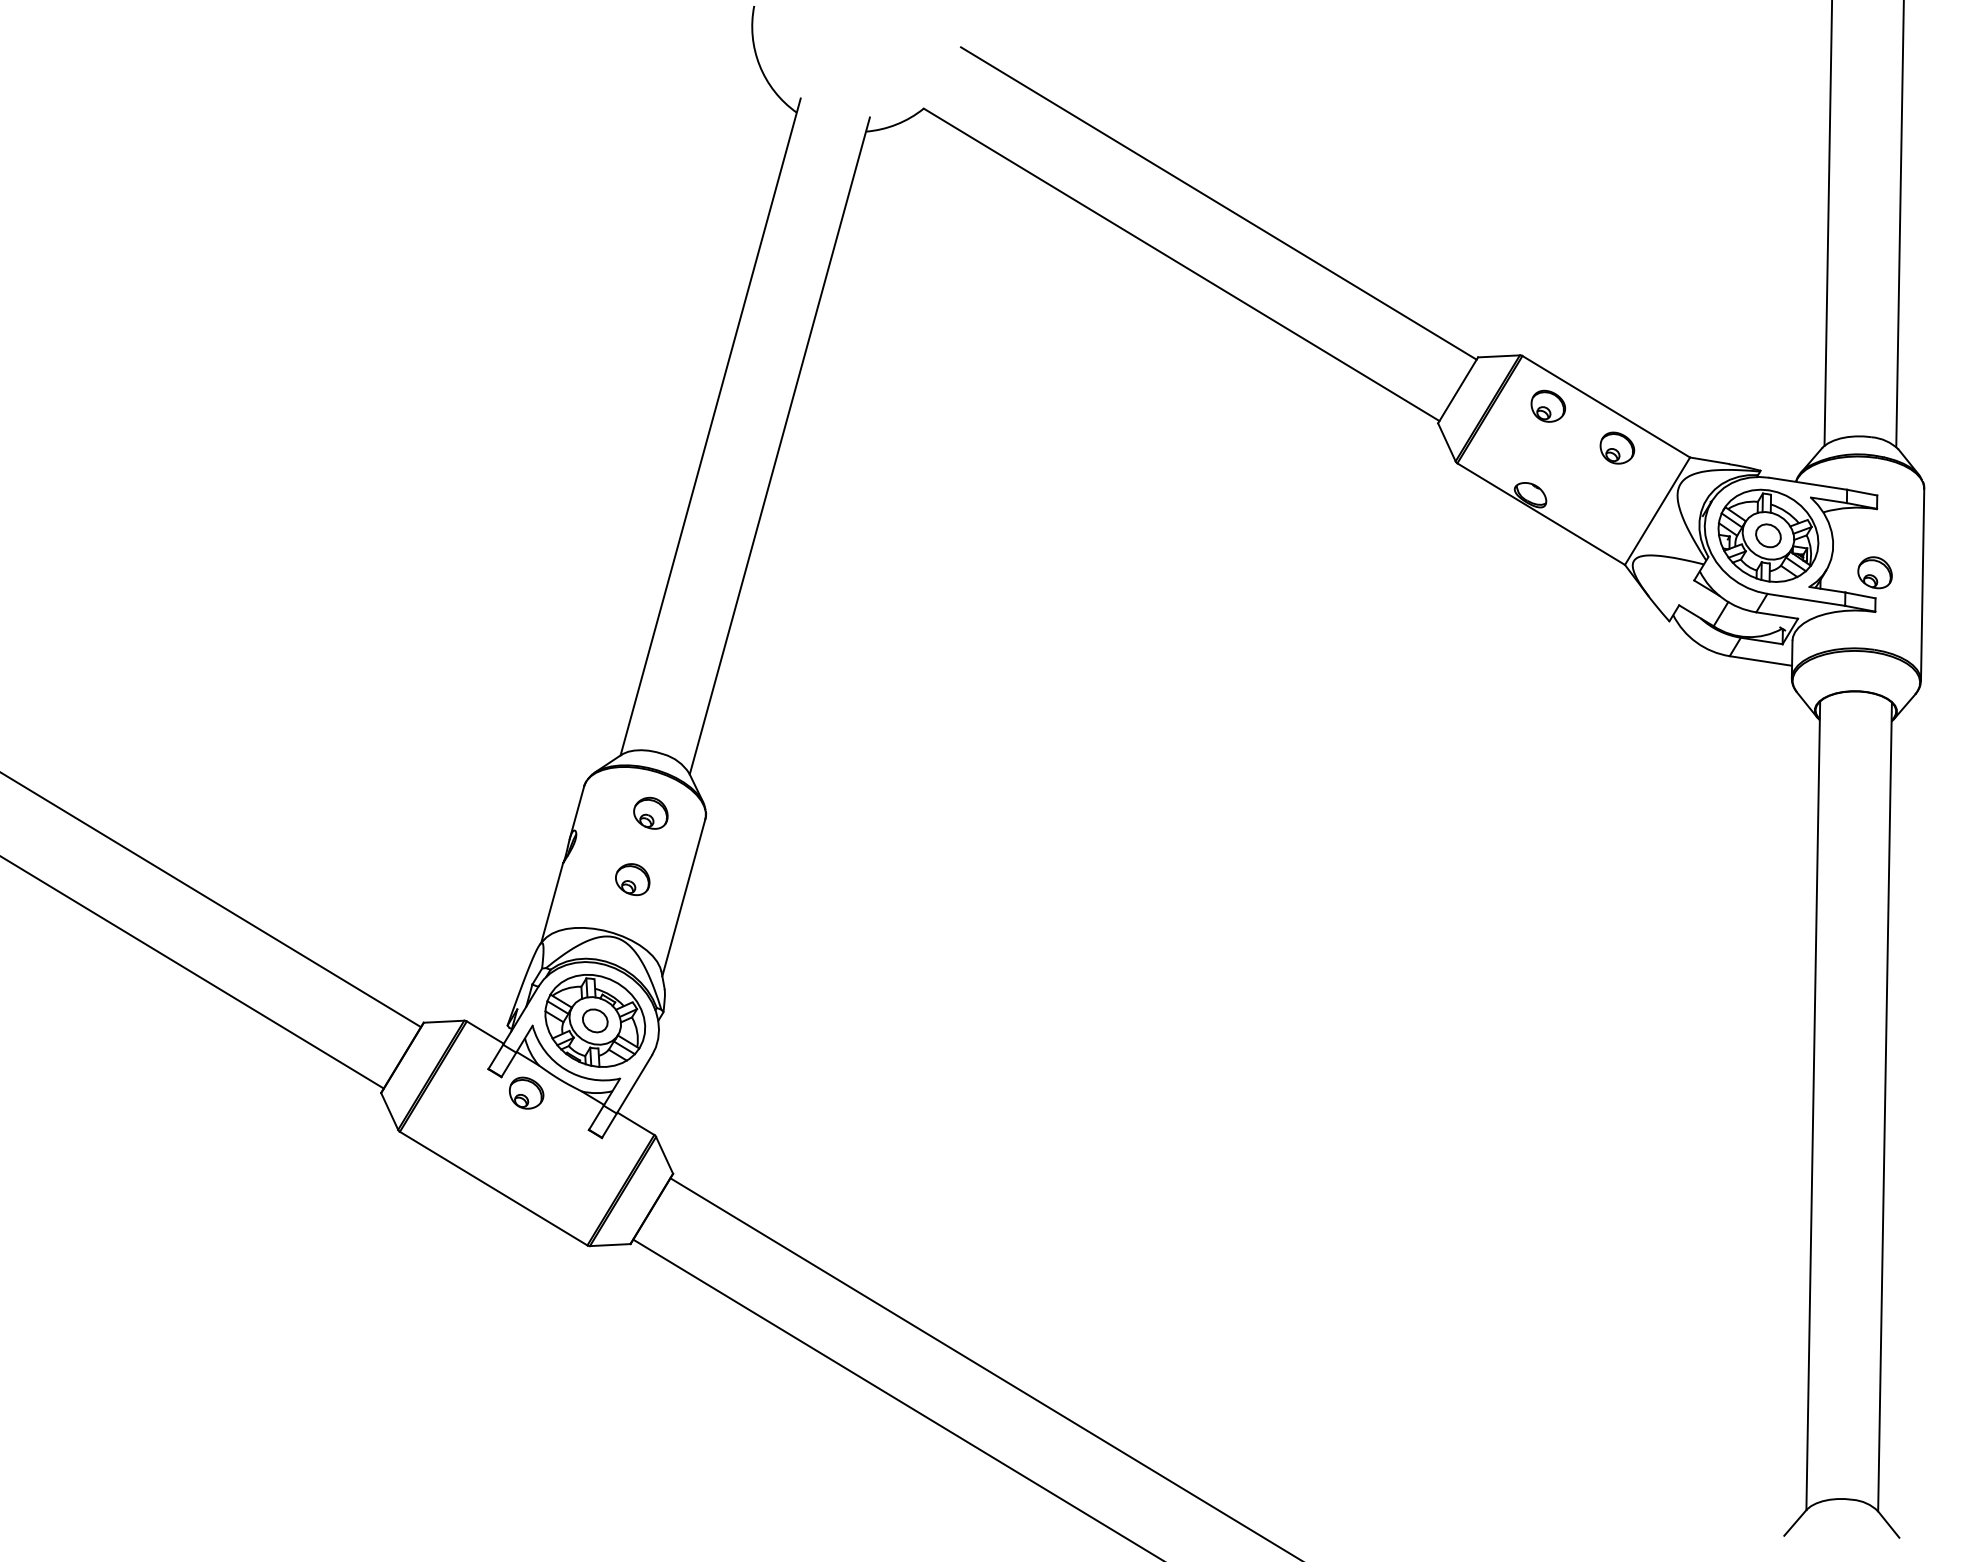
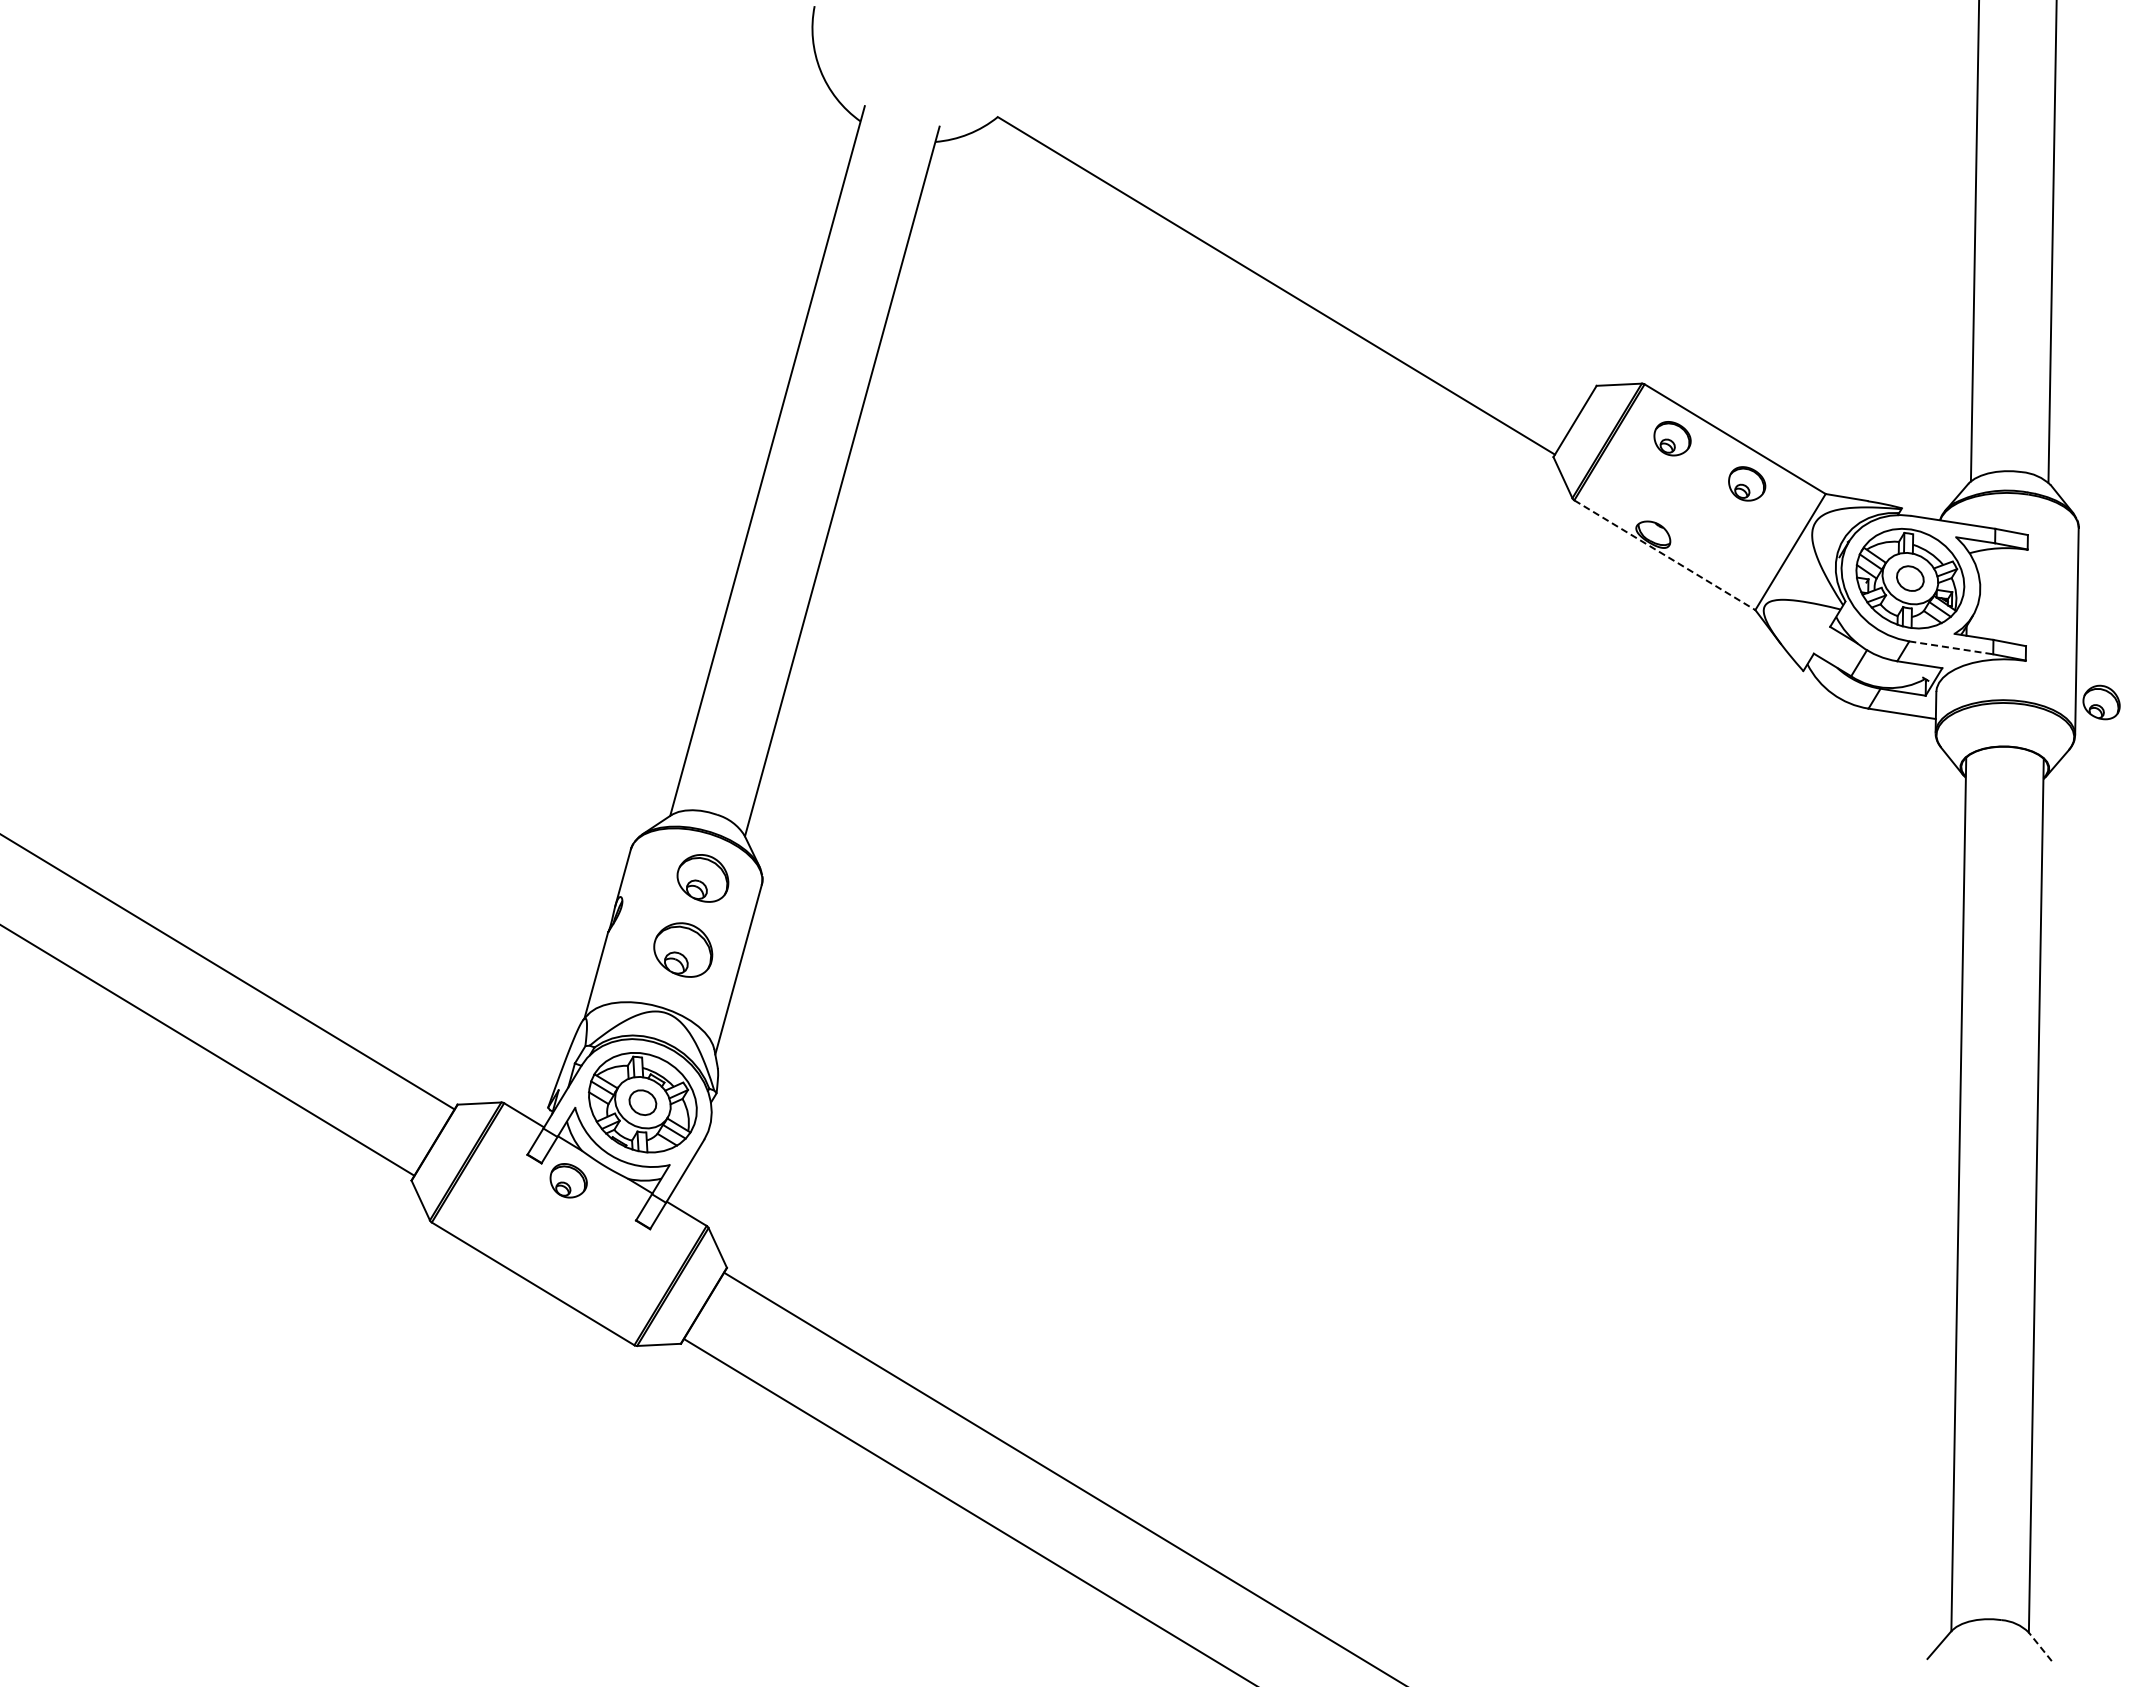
line: (1218, 203) -> (1316, 219), removed
line: (1540, 514) -> (1664, 555), solid -> dashed
part: (1875, 572) -> (2101, 702), moved
line: (1806, 599) -> (1951, 647), solid -> dashed
part: (650, 813) -> (702, 878), size x1.4
part: (632, 879) -> (683, 949), size x1.6
line: (1887, 1524) -> (2039, 1646), solid -> dashed

